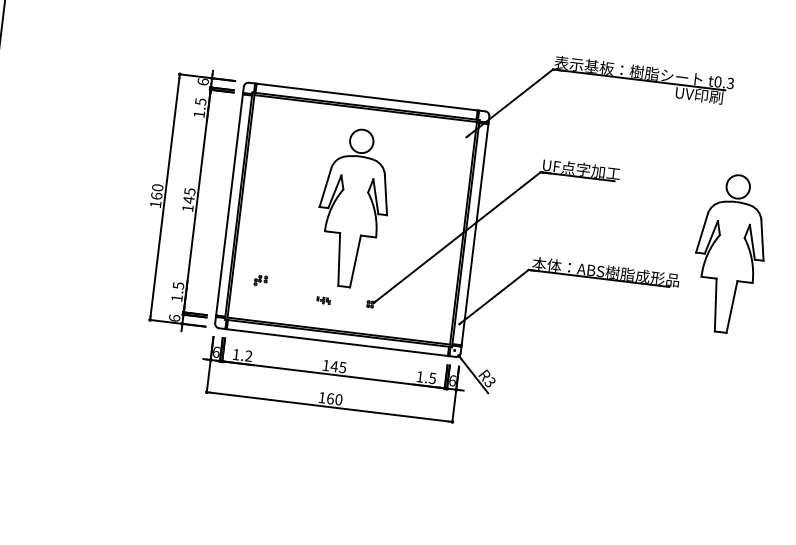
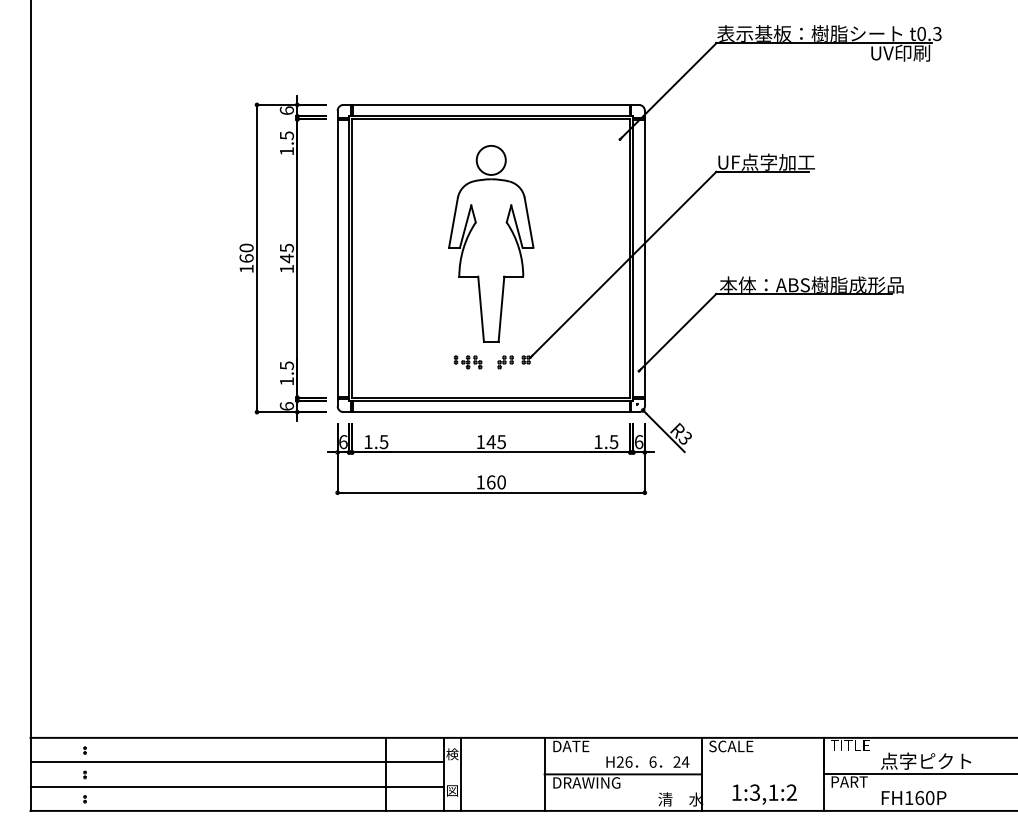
part: (730, 253) -> (962, 243), removed
part: (260, 280) -> (505, 362), moved
part: (323, 300) -> (467, 362), size x1.67
text: (248, 356) -> (383, 442), 1.2 -> 1.5

